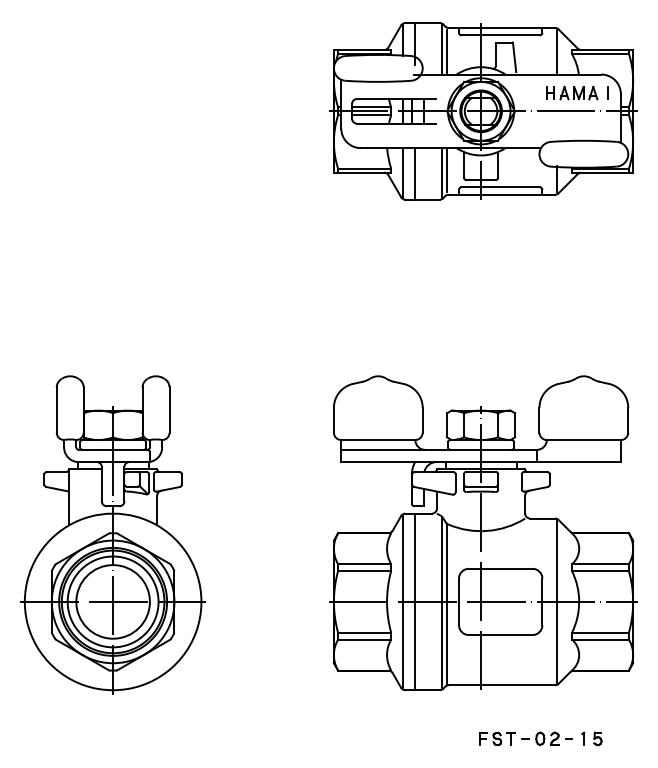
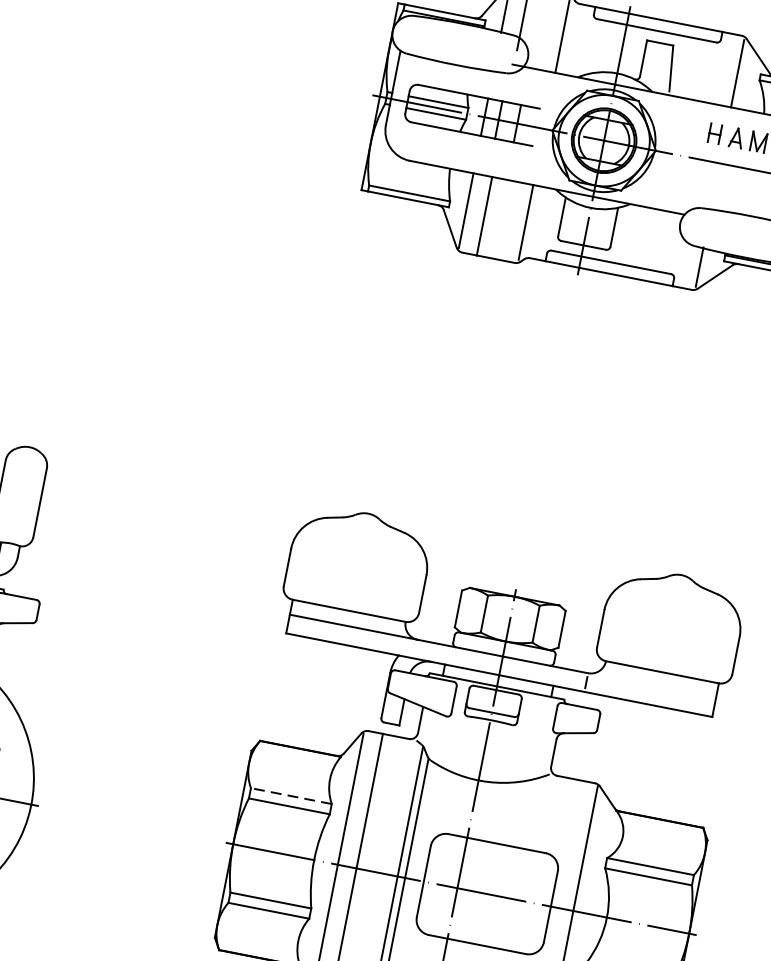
line: (446, 52) -> (569, 40), removed
line: (446, 170) -> (533, 220), removed
line: (364, 564) -> (291, 796), solid -> dashed

